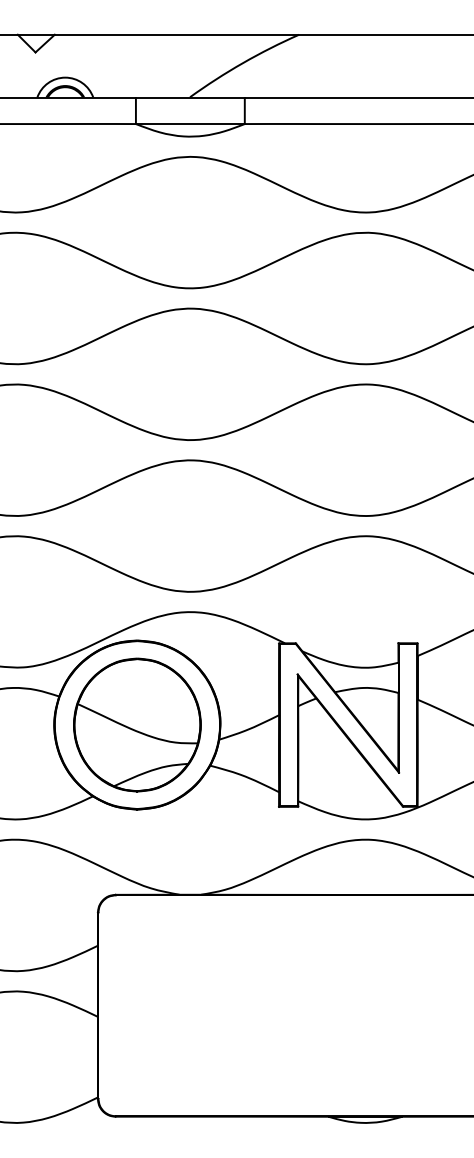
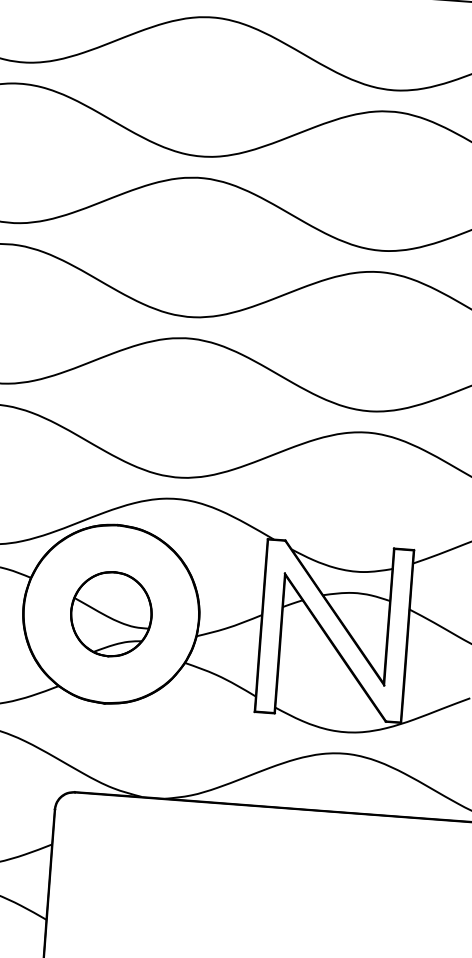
part: (137, 724) -> (111, 613), size x0.6

